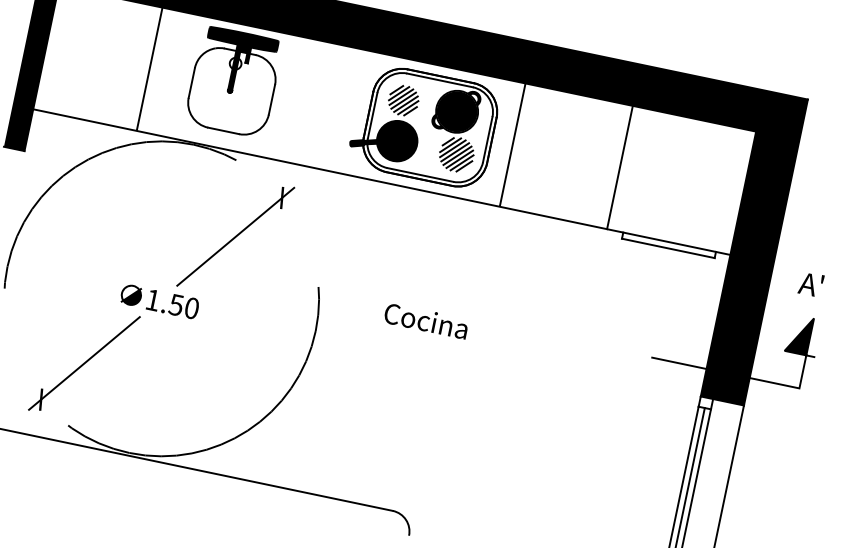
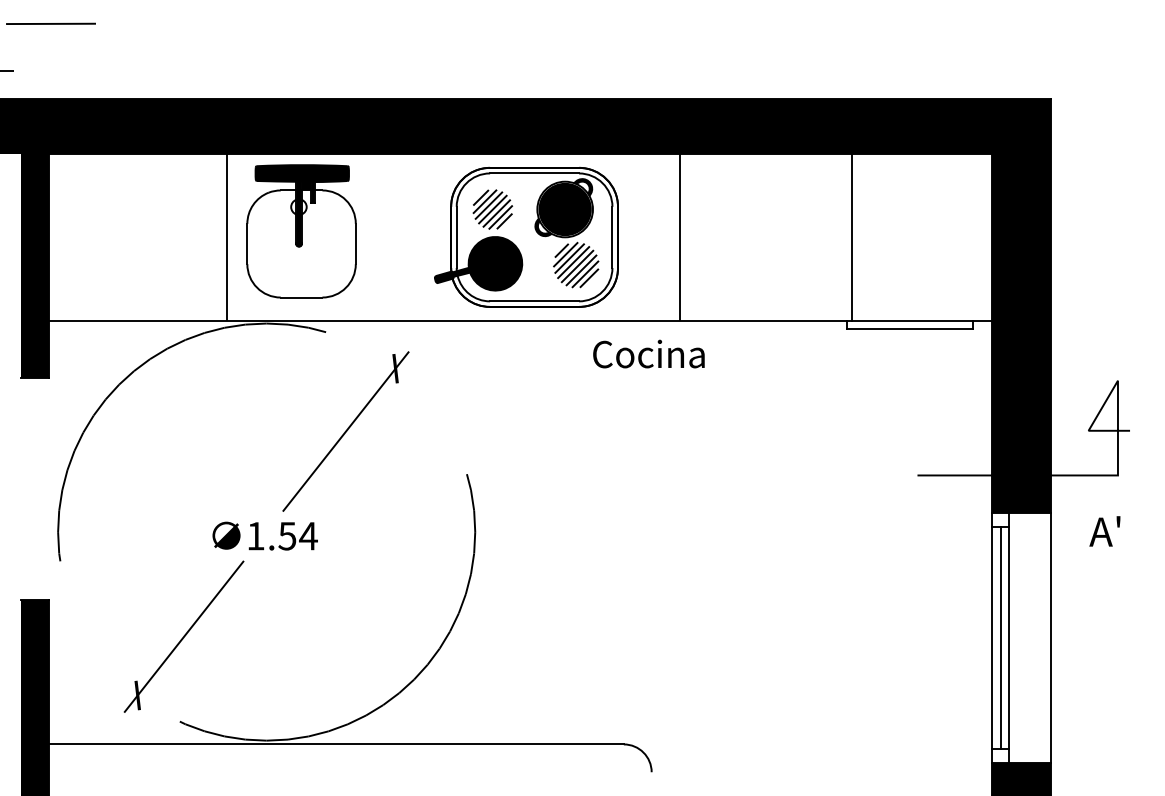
line: (149, 69) -> (226, 237), moved
part: (424, 125) -> (526, 236), moved
line: (620, 167) -> (852, 237), moved
text: (810, 284) -> (1104, 531), moved
text: (192, 307) -> (308, 535), 1.50 -> 1.54
text: (426, 320) -> (648, 353), moved
fill: (798, 334) -> (1102, 405), removed

